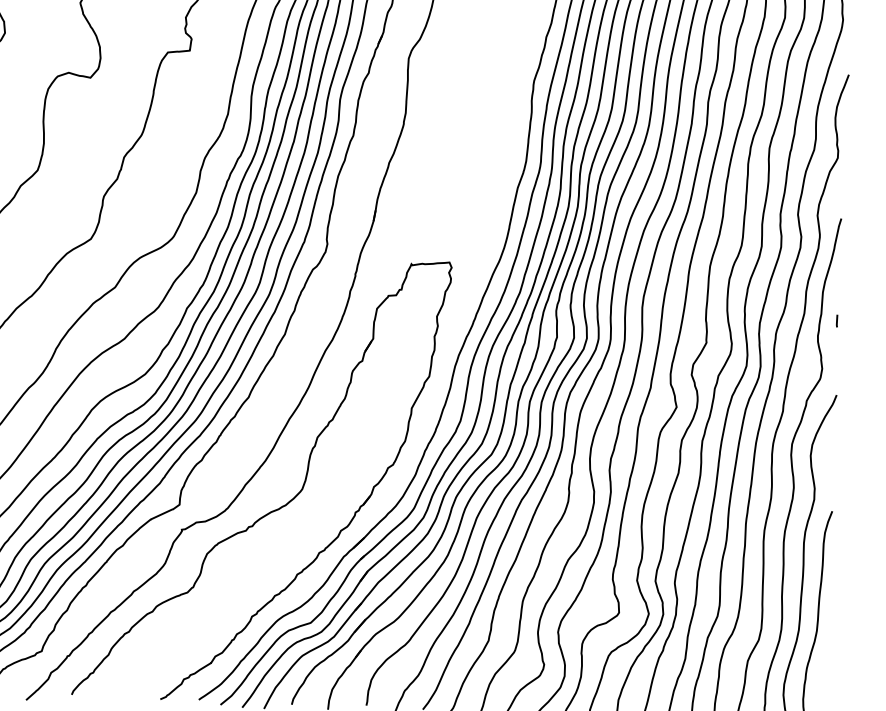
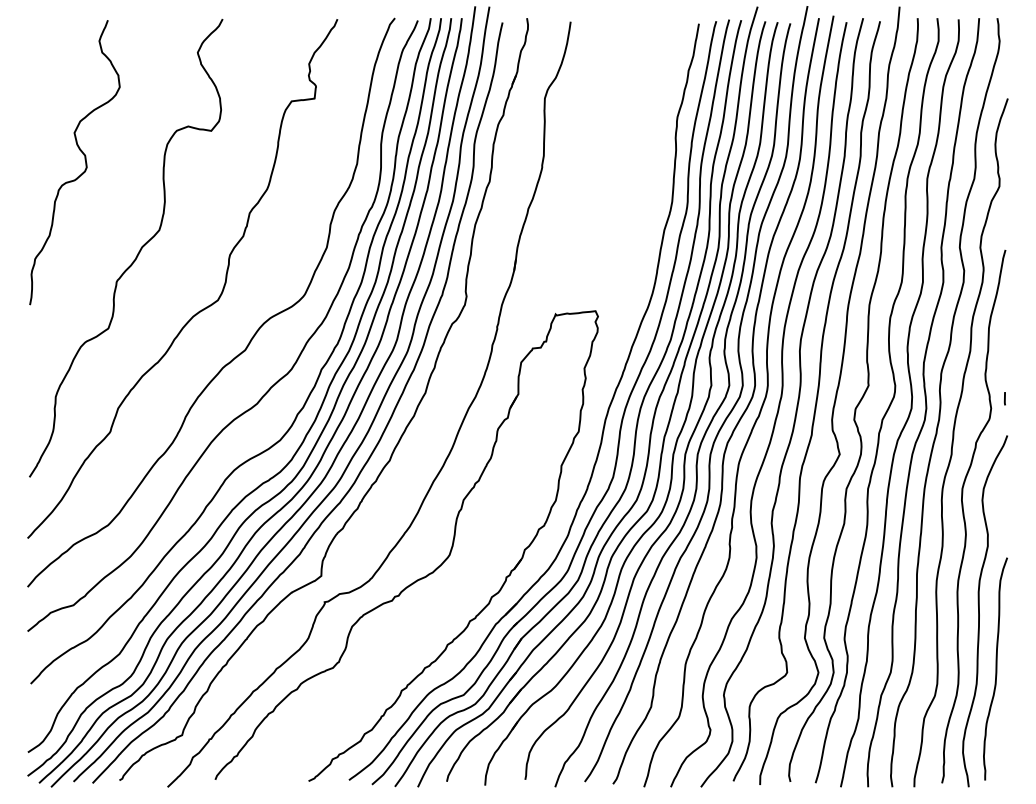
line: (836, 320) -> (1004, 398), moved

